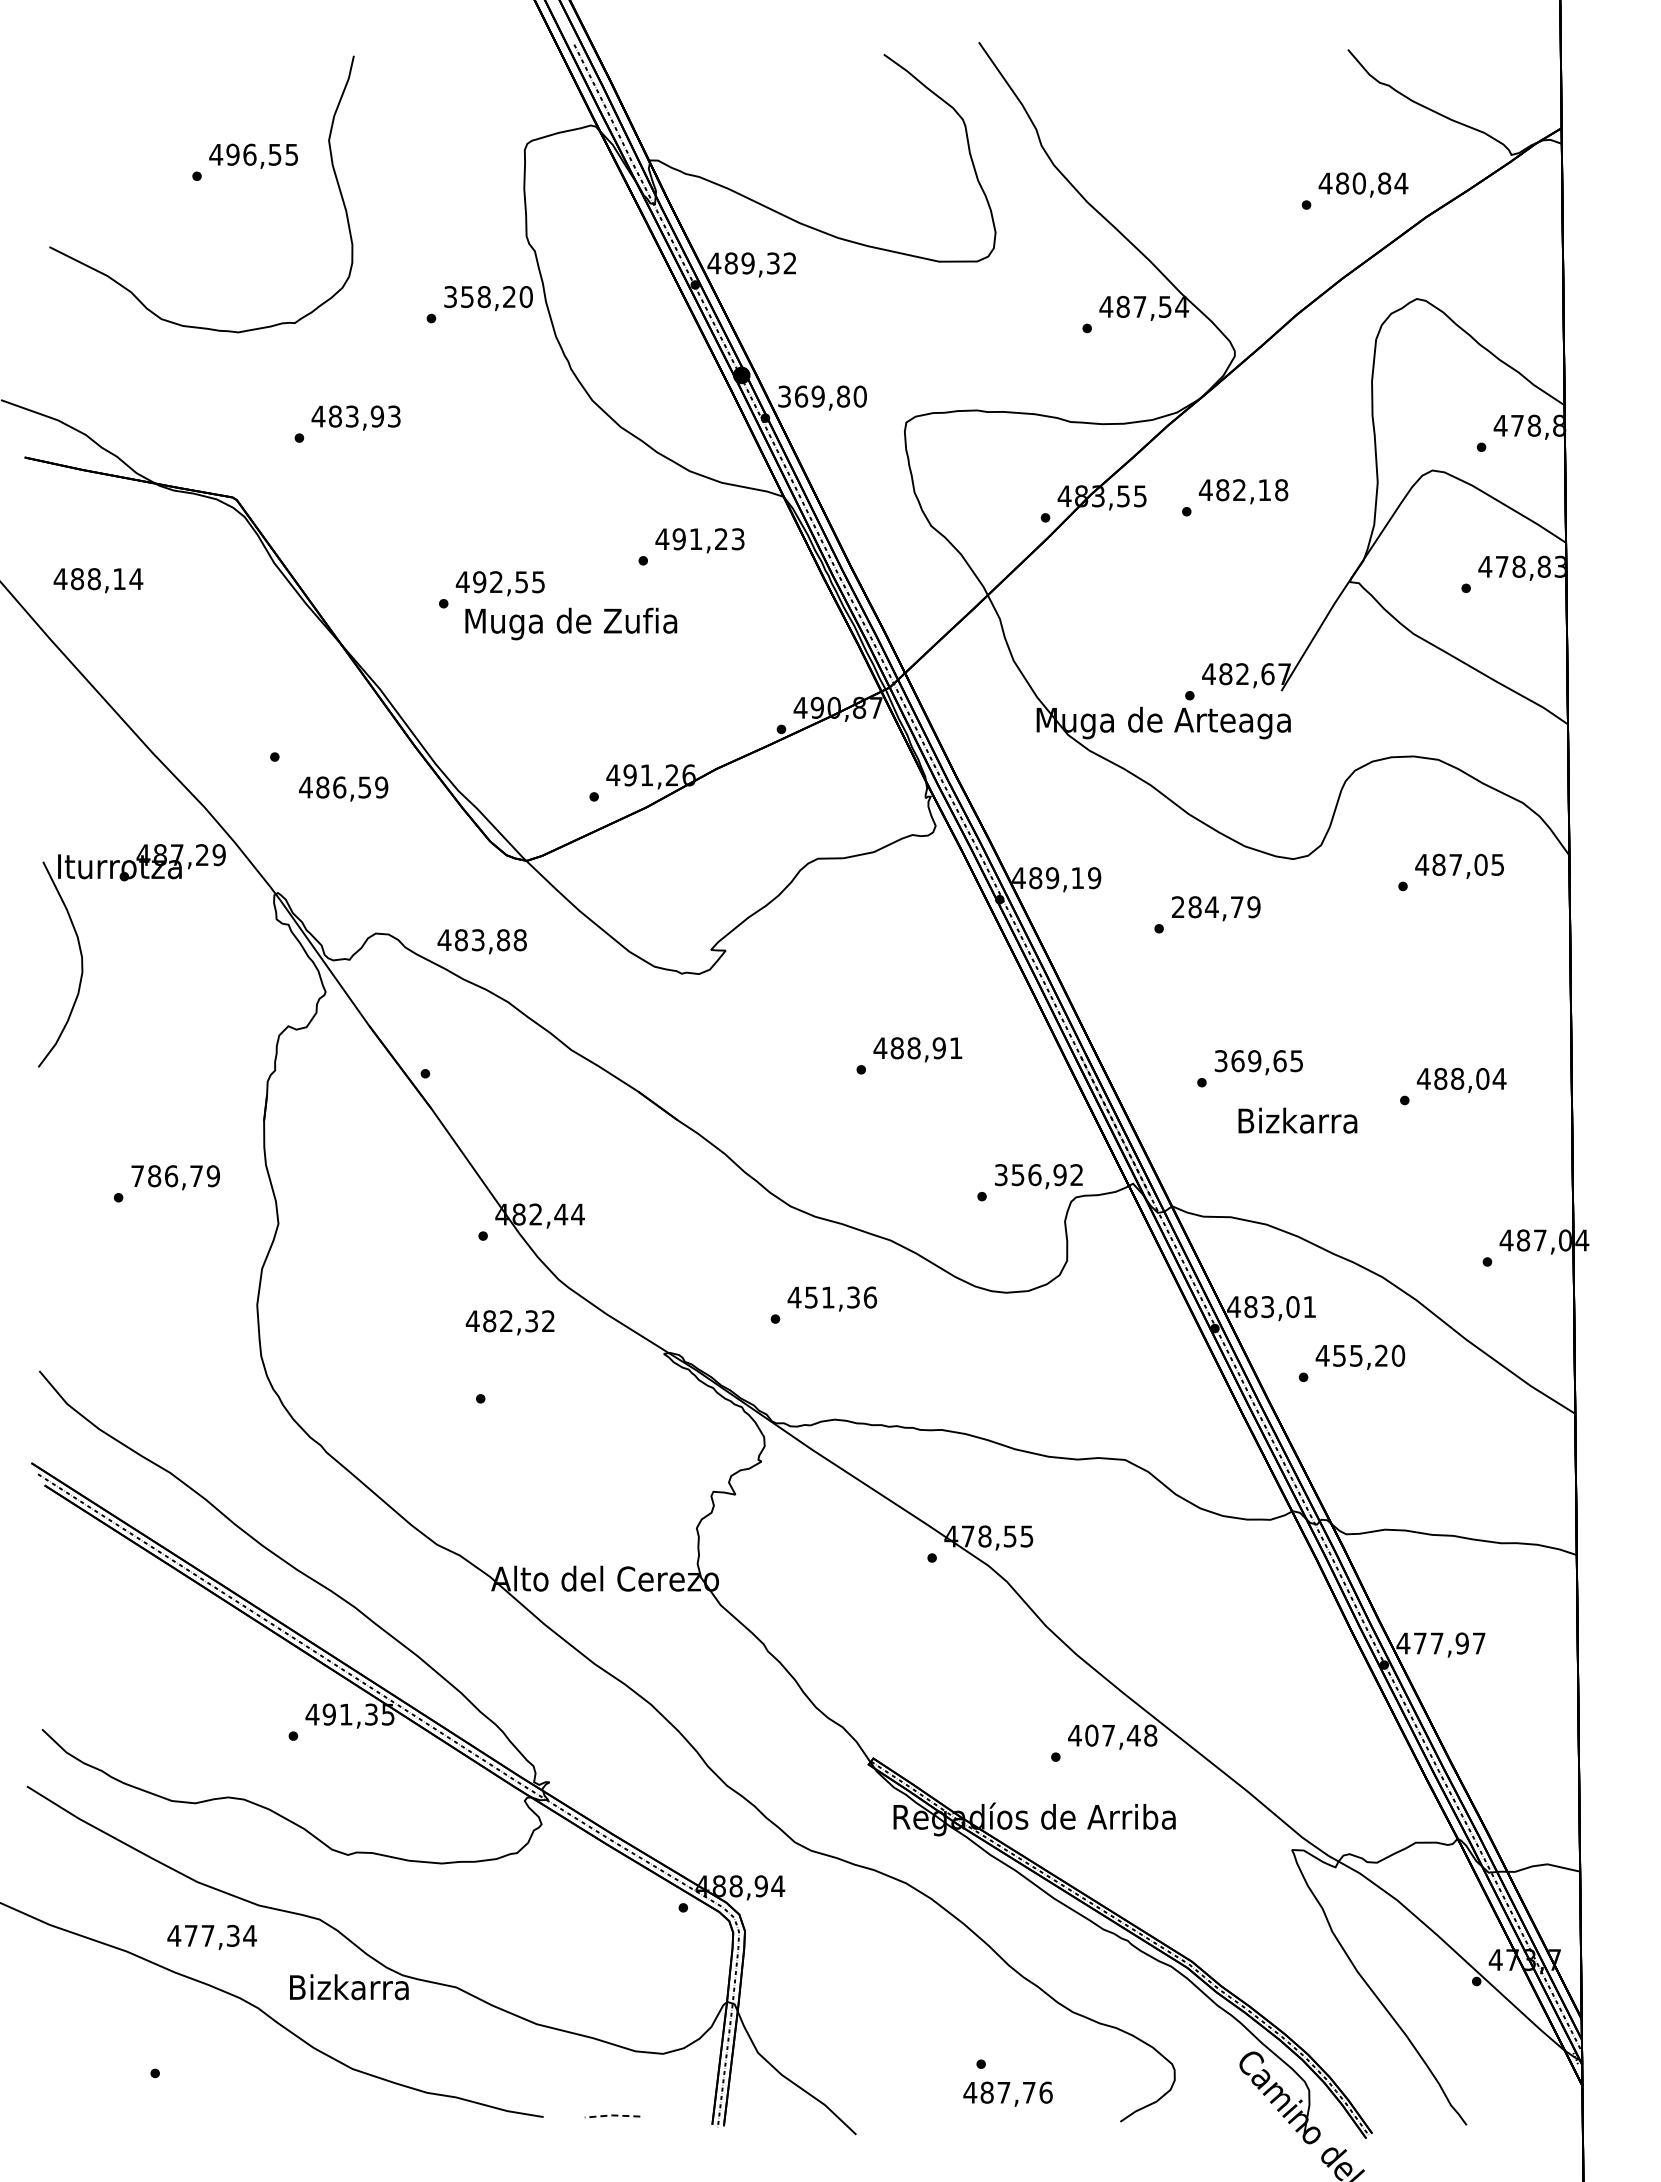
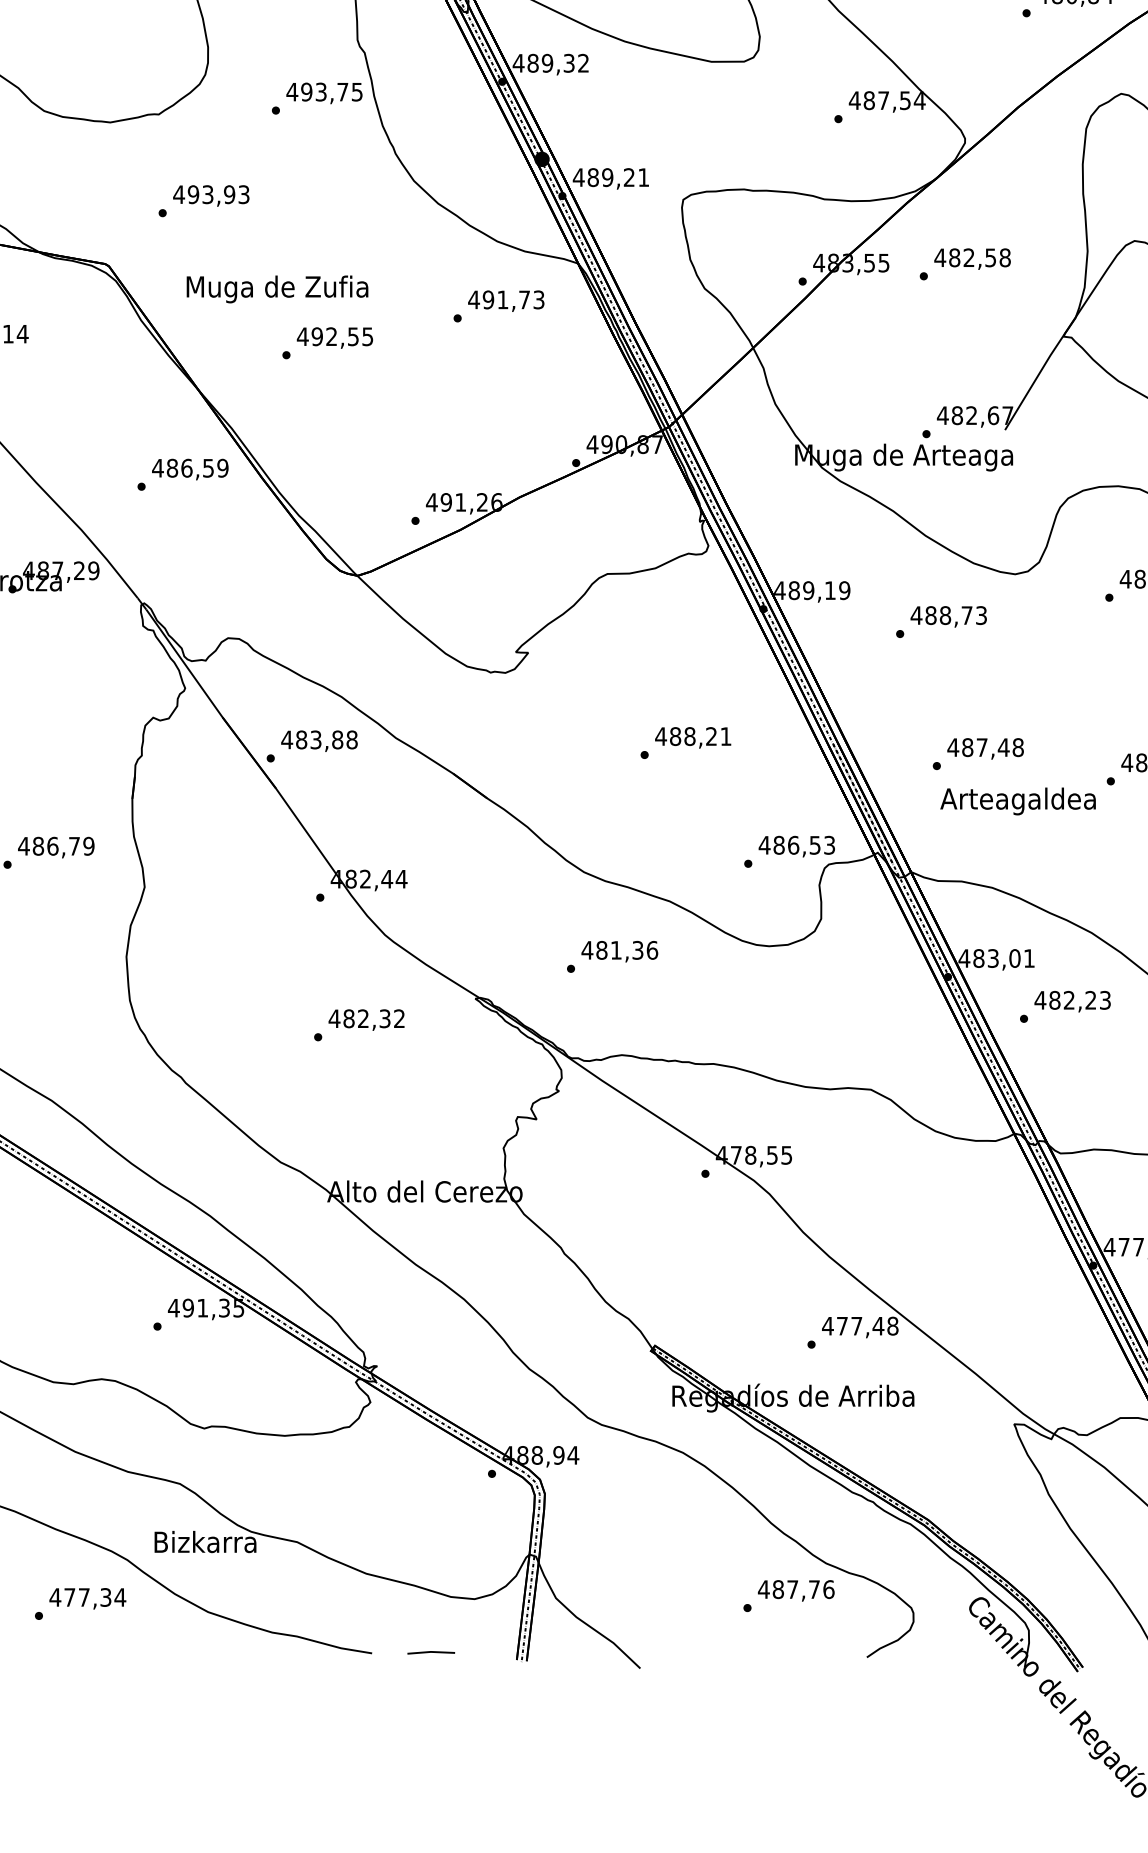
text: (487, 297) -> (324, 92), 358,20 -> 493,75
text: (821, 396) -> (610, 177), 369,80 -> 489,21
text: (334, 416) -> (192, 194), 483,93 -> 493,93
text: (1264, 490) -> (990, 258), 482,18 -> 482,58
text: (721, 538) -> (524, 299), 491,23 -> 491,73
text: (571, 623) -> (277, 288), moved
text: (343, 788) -> (190, 469), moved
text: (1215, 907) -> (948, 615), 284,79 -> 488,73
text: (481, 941) -> (318, 741), moved
text: (938, 1048) -> (710, 736), 488,91 -> 488,21
text: (1258, 1061) -> (985, 747), 369,65 -> 487,48
text: (1296, 1123) -> (1017, 801), Bizkarra -> Arteagaldea
text: (137, 1175) -> (23, 845), 786,79 -> 486,79
text: (1038, 1175) -> (796, 845), 356,92 -> 486,53
text: (811, 1297) -> (601, 950), 451,36 -> 481,36
text: (509, 1322) -> (366, 1019), moved
text: (1369, 1355) -> (1080, 1000), 455,20 -> 482,23
text: (1091, 1735) -> (842, 1326), 407,48 -> 477,48
text: (211, 1936) -> (87, 1597), moved
text: (1007, 2093) -> (795, 1590), moved
line: (612, 2115) -> (431, 1652), dashed -> solid

